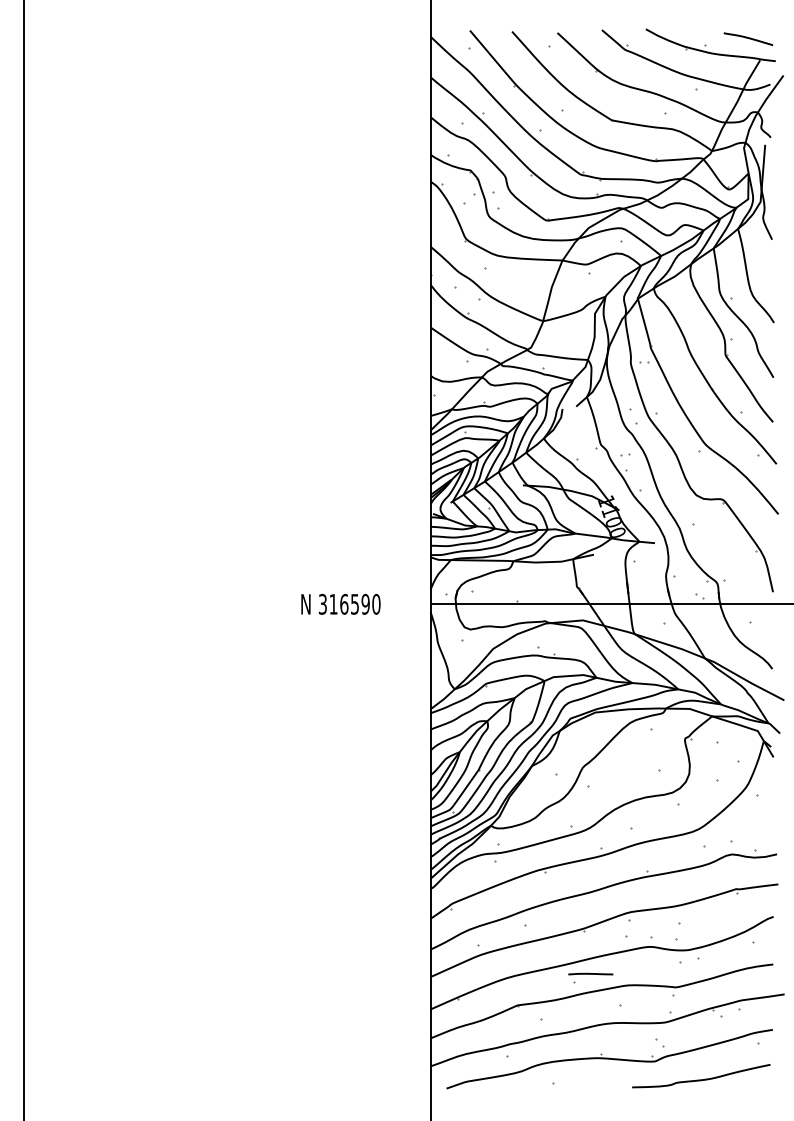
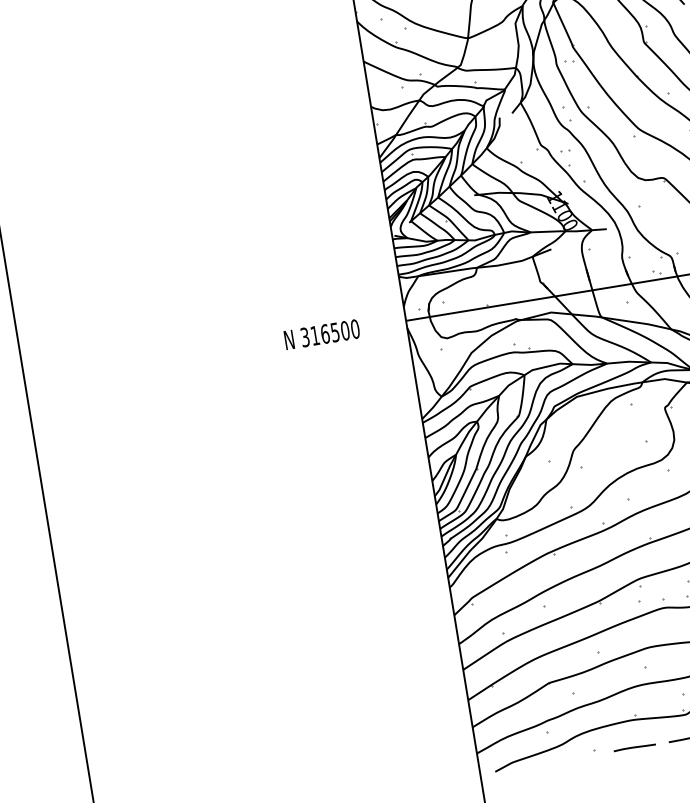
text: (365, 604) -> (345, 330), 316590 -> 316500
line: (590, 973) -> (634, 747), moved

